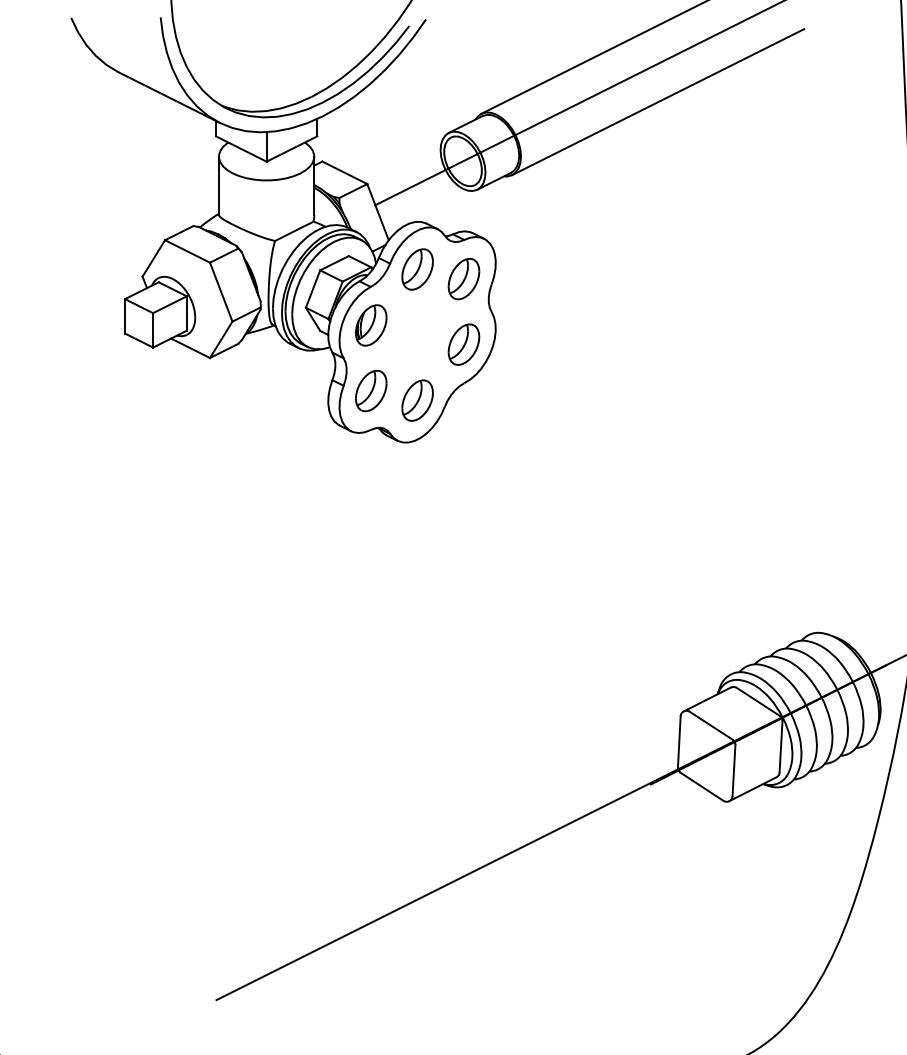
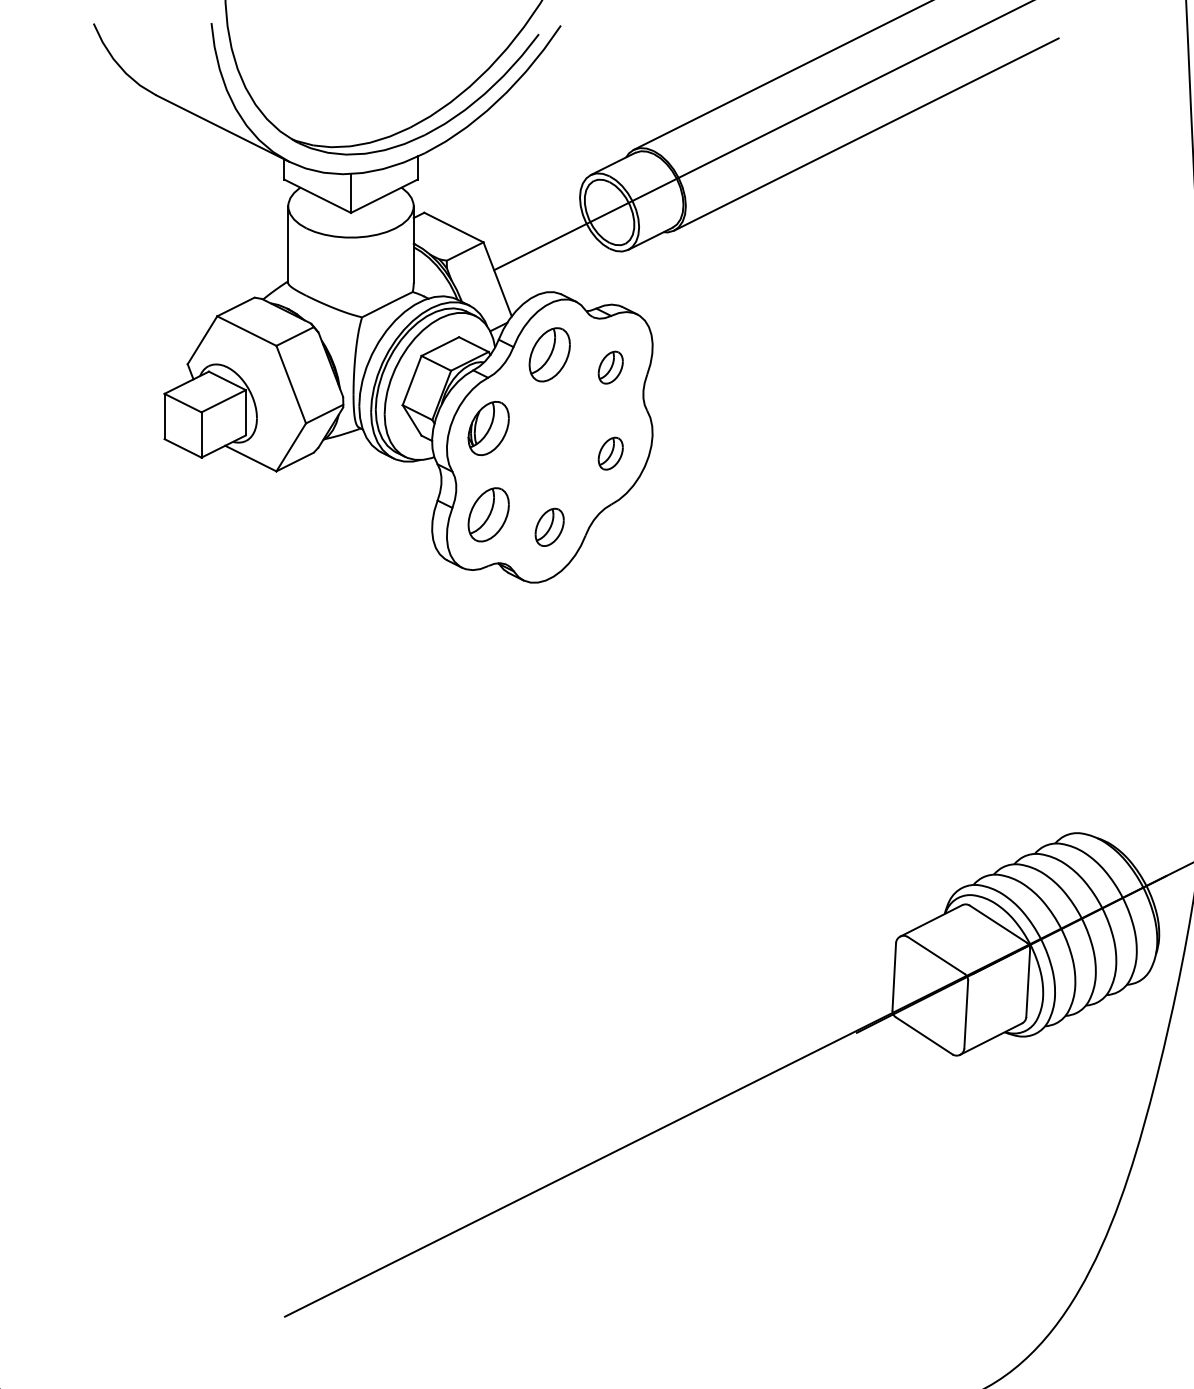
part: (463, 279) -> (610, 368), size x0.6
part: (463, 344) -> (610, 453), size x0.6
part: (417, 400) -> (549, 527), size x0.7

